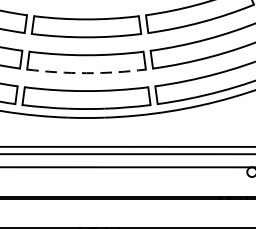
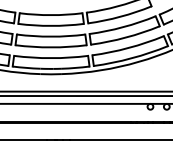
arc: (87, 73) -> (51, 47), dashed -> solid

